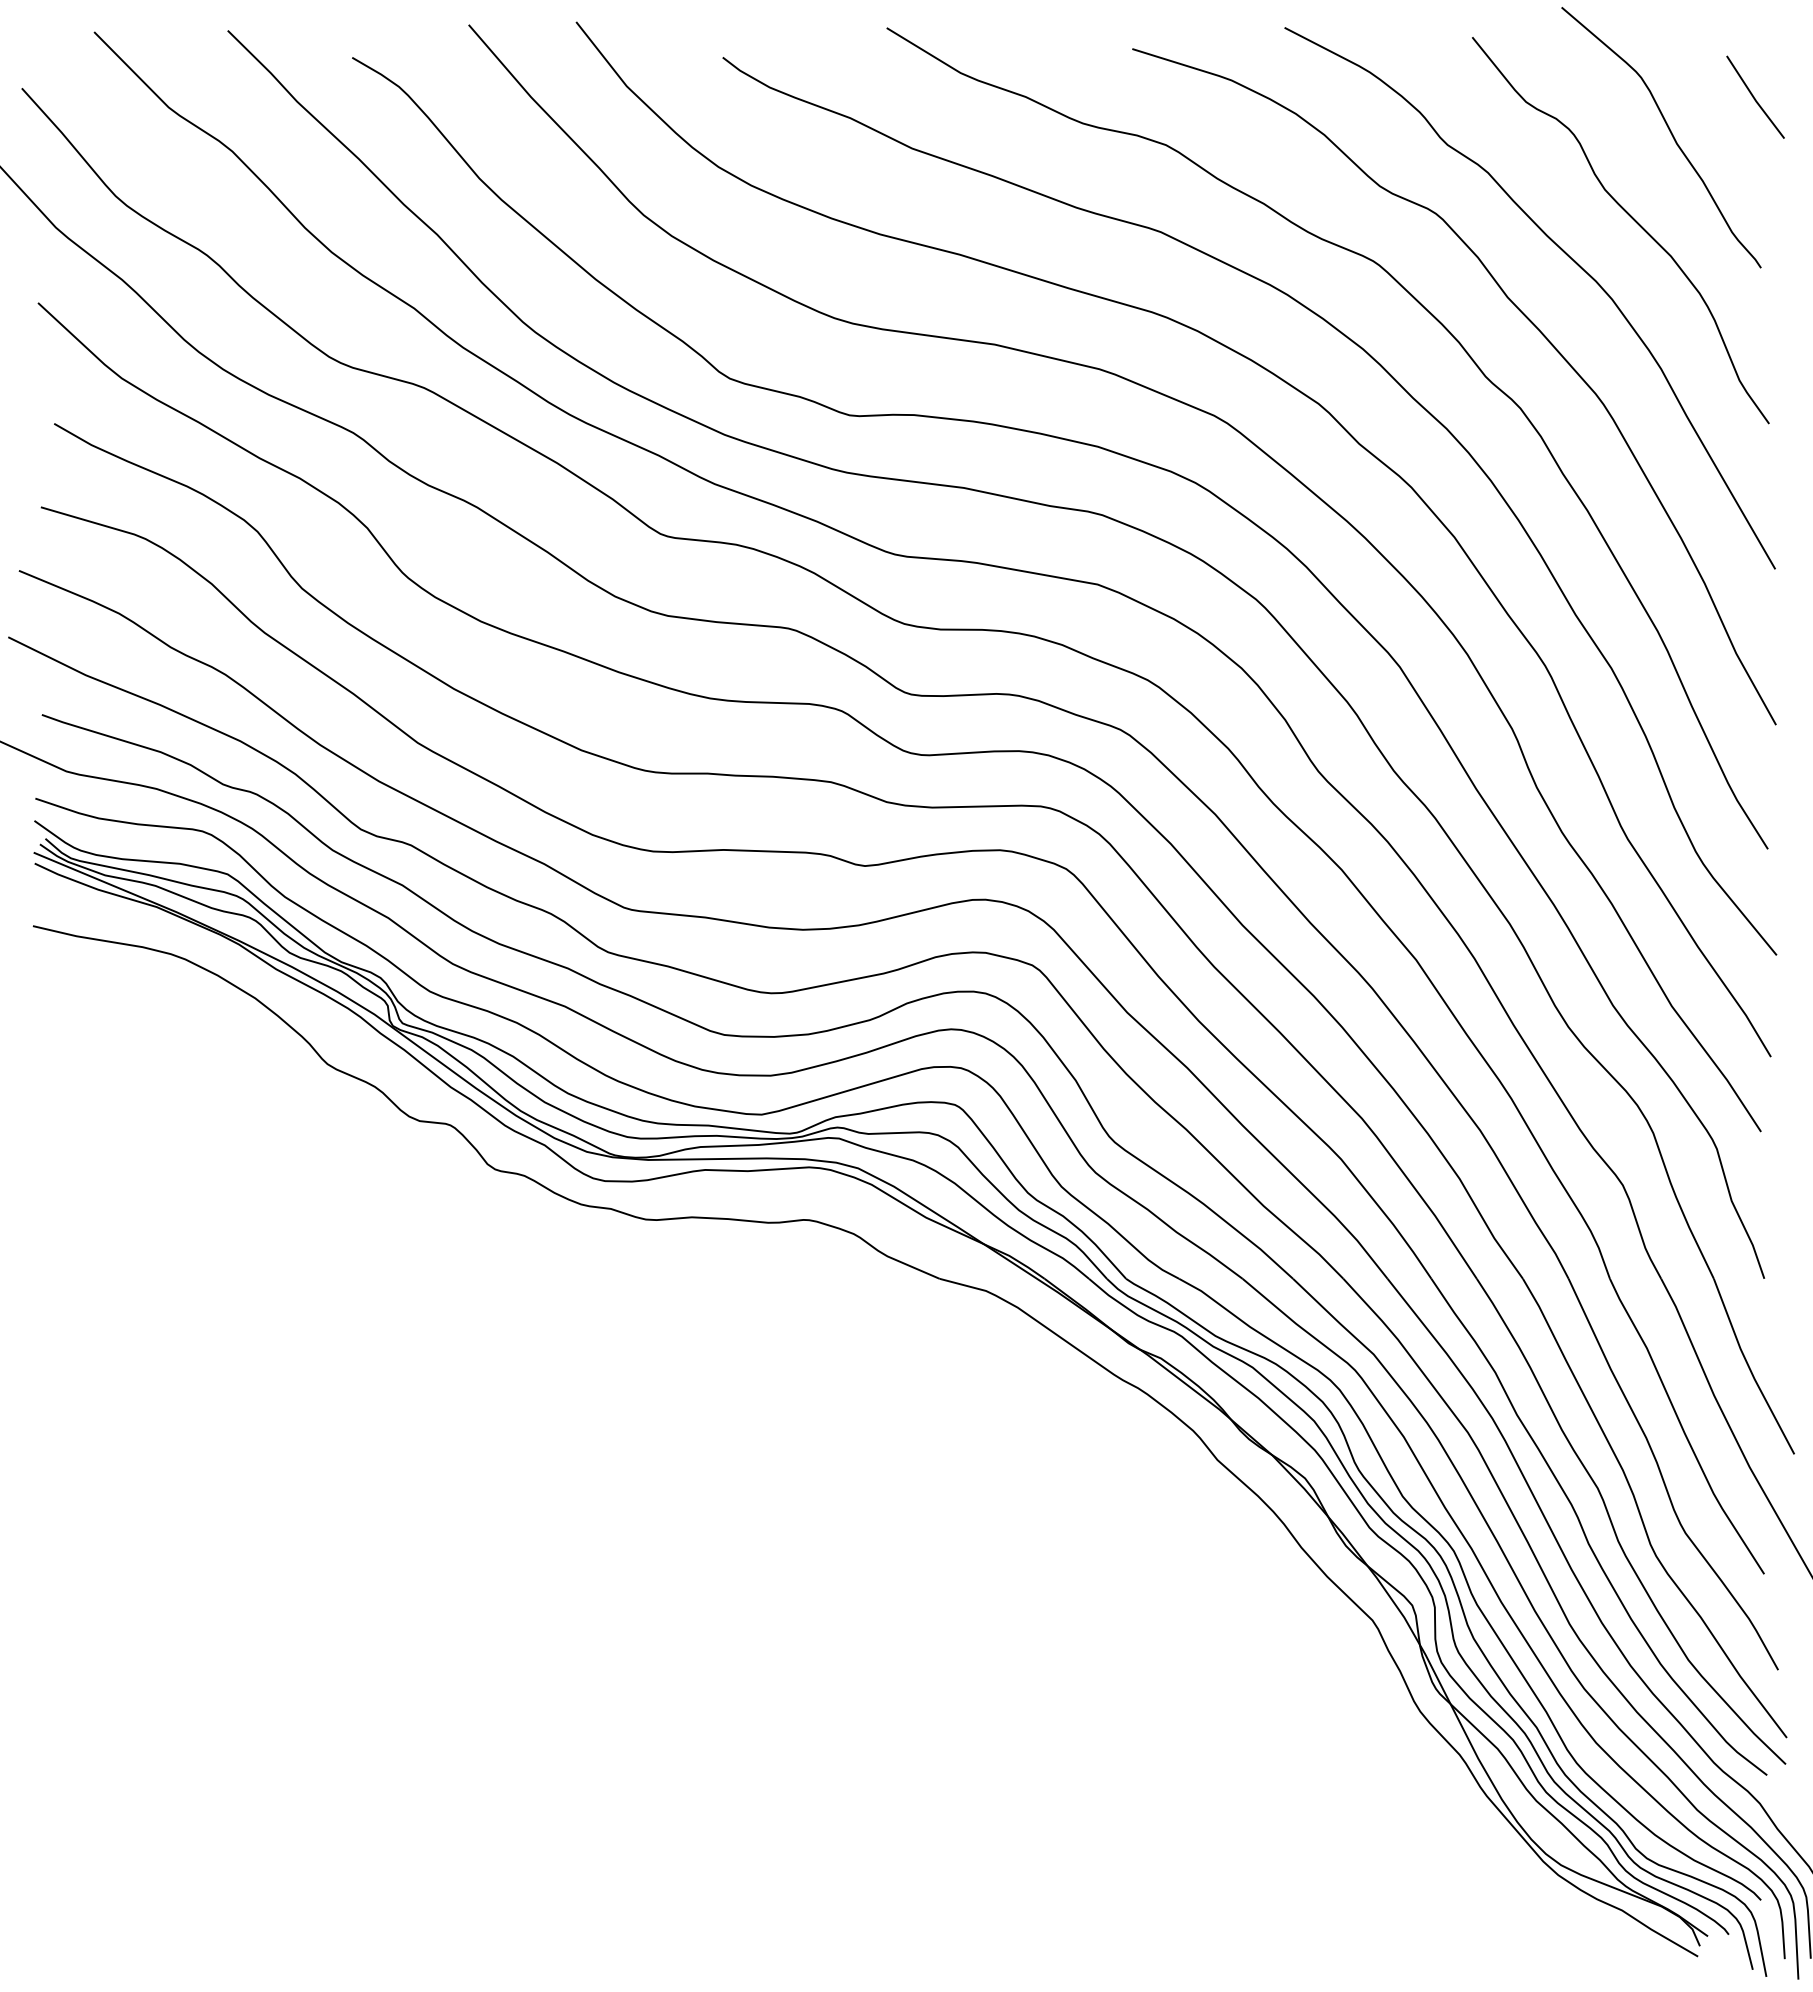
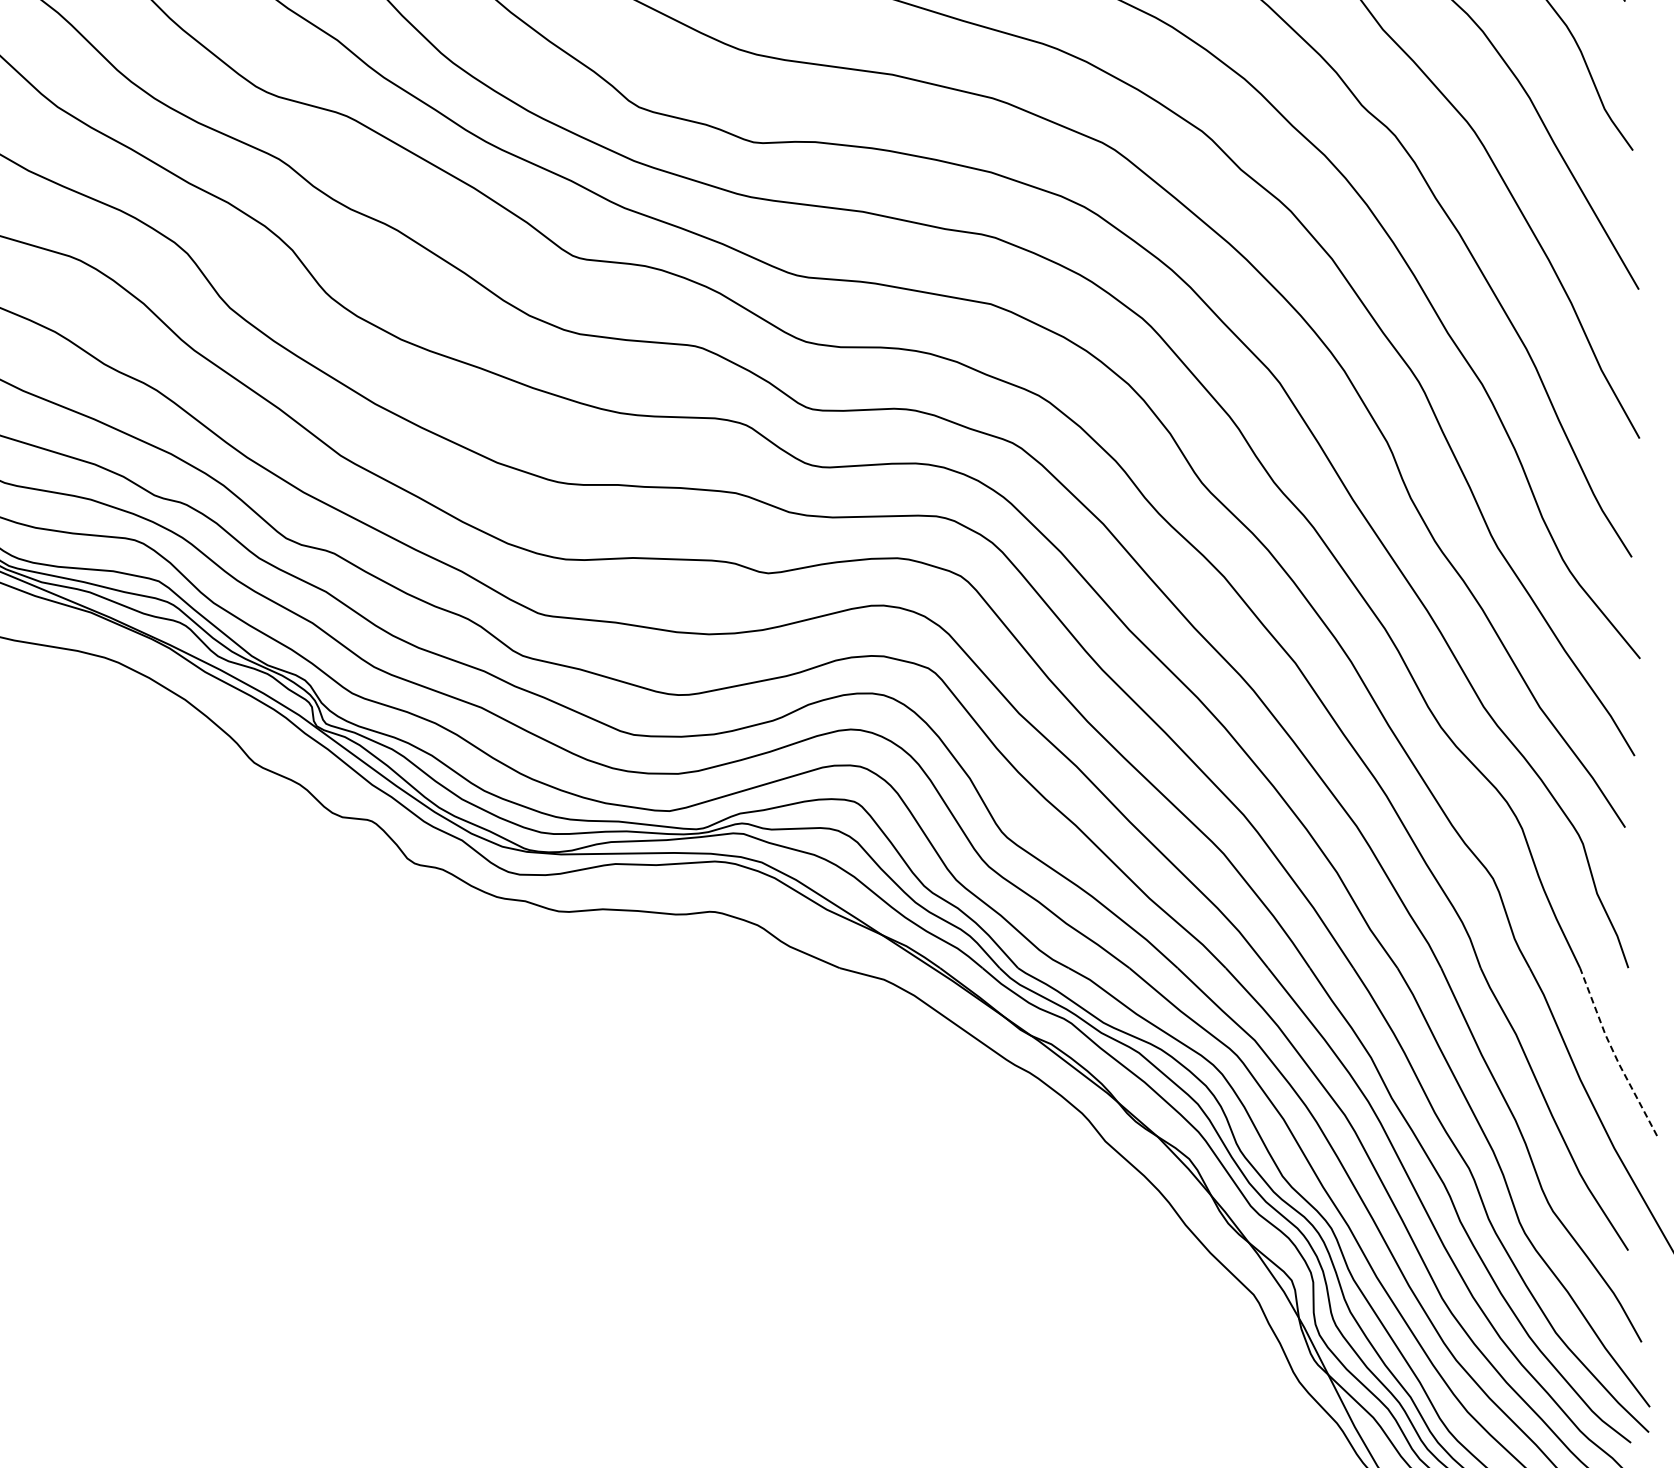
line: (1749, 1368) -> (1614, 1053), solid -> dashed

